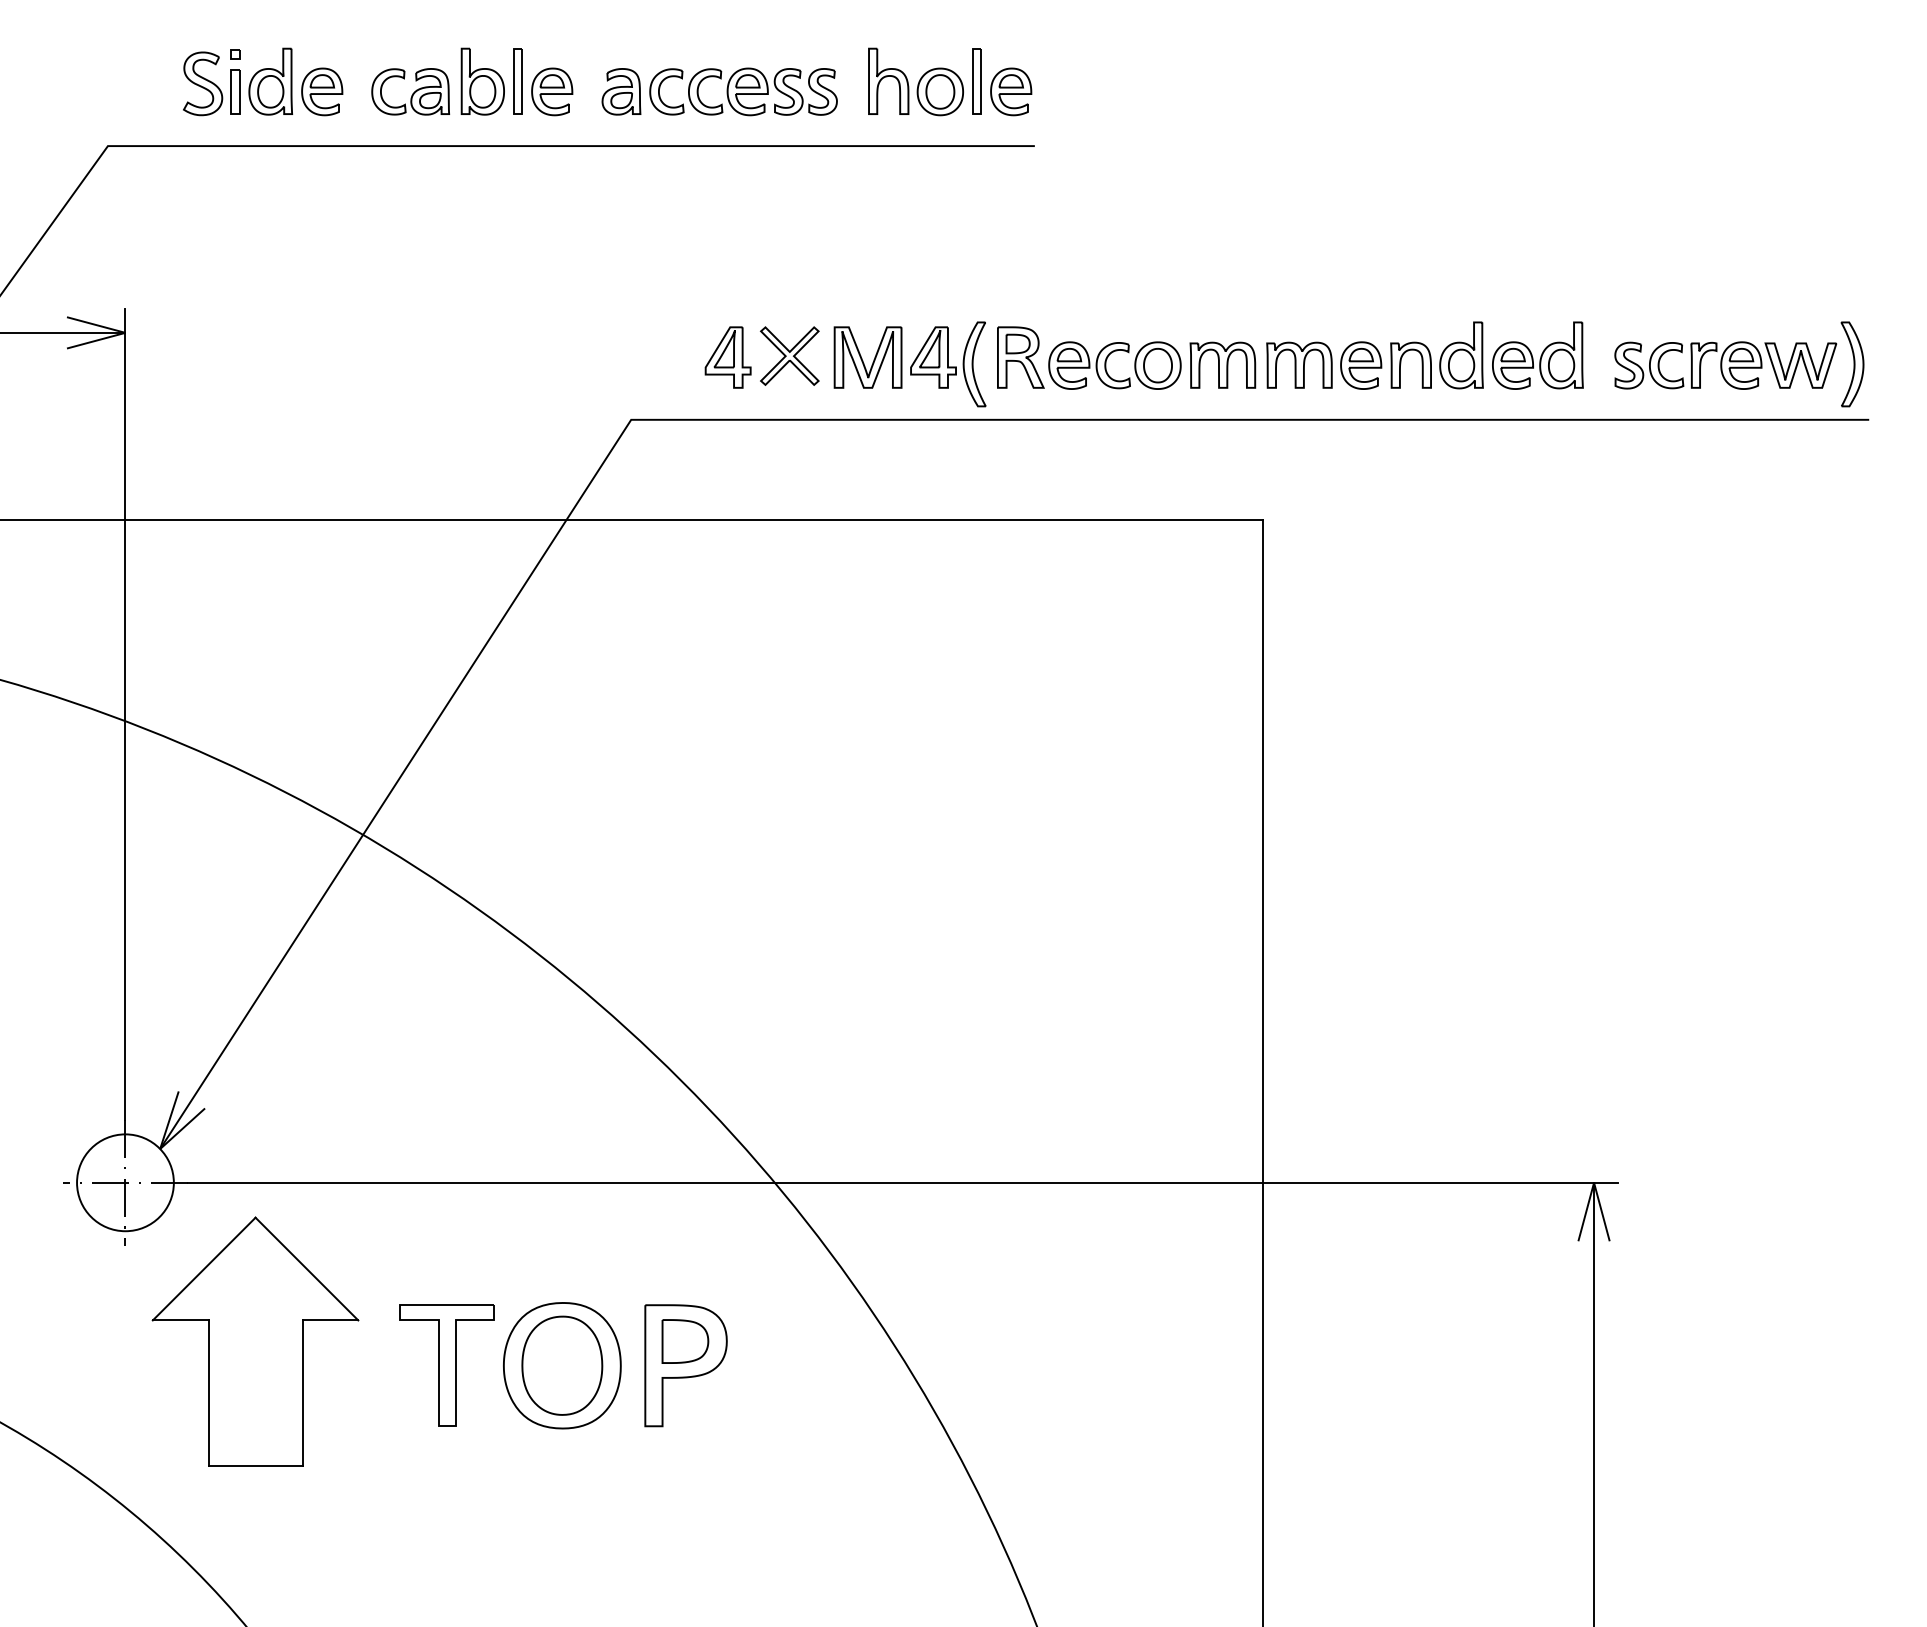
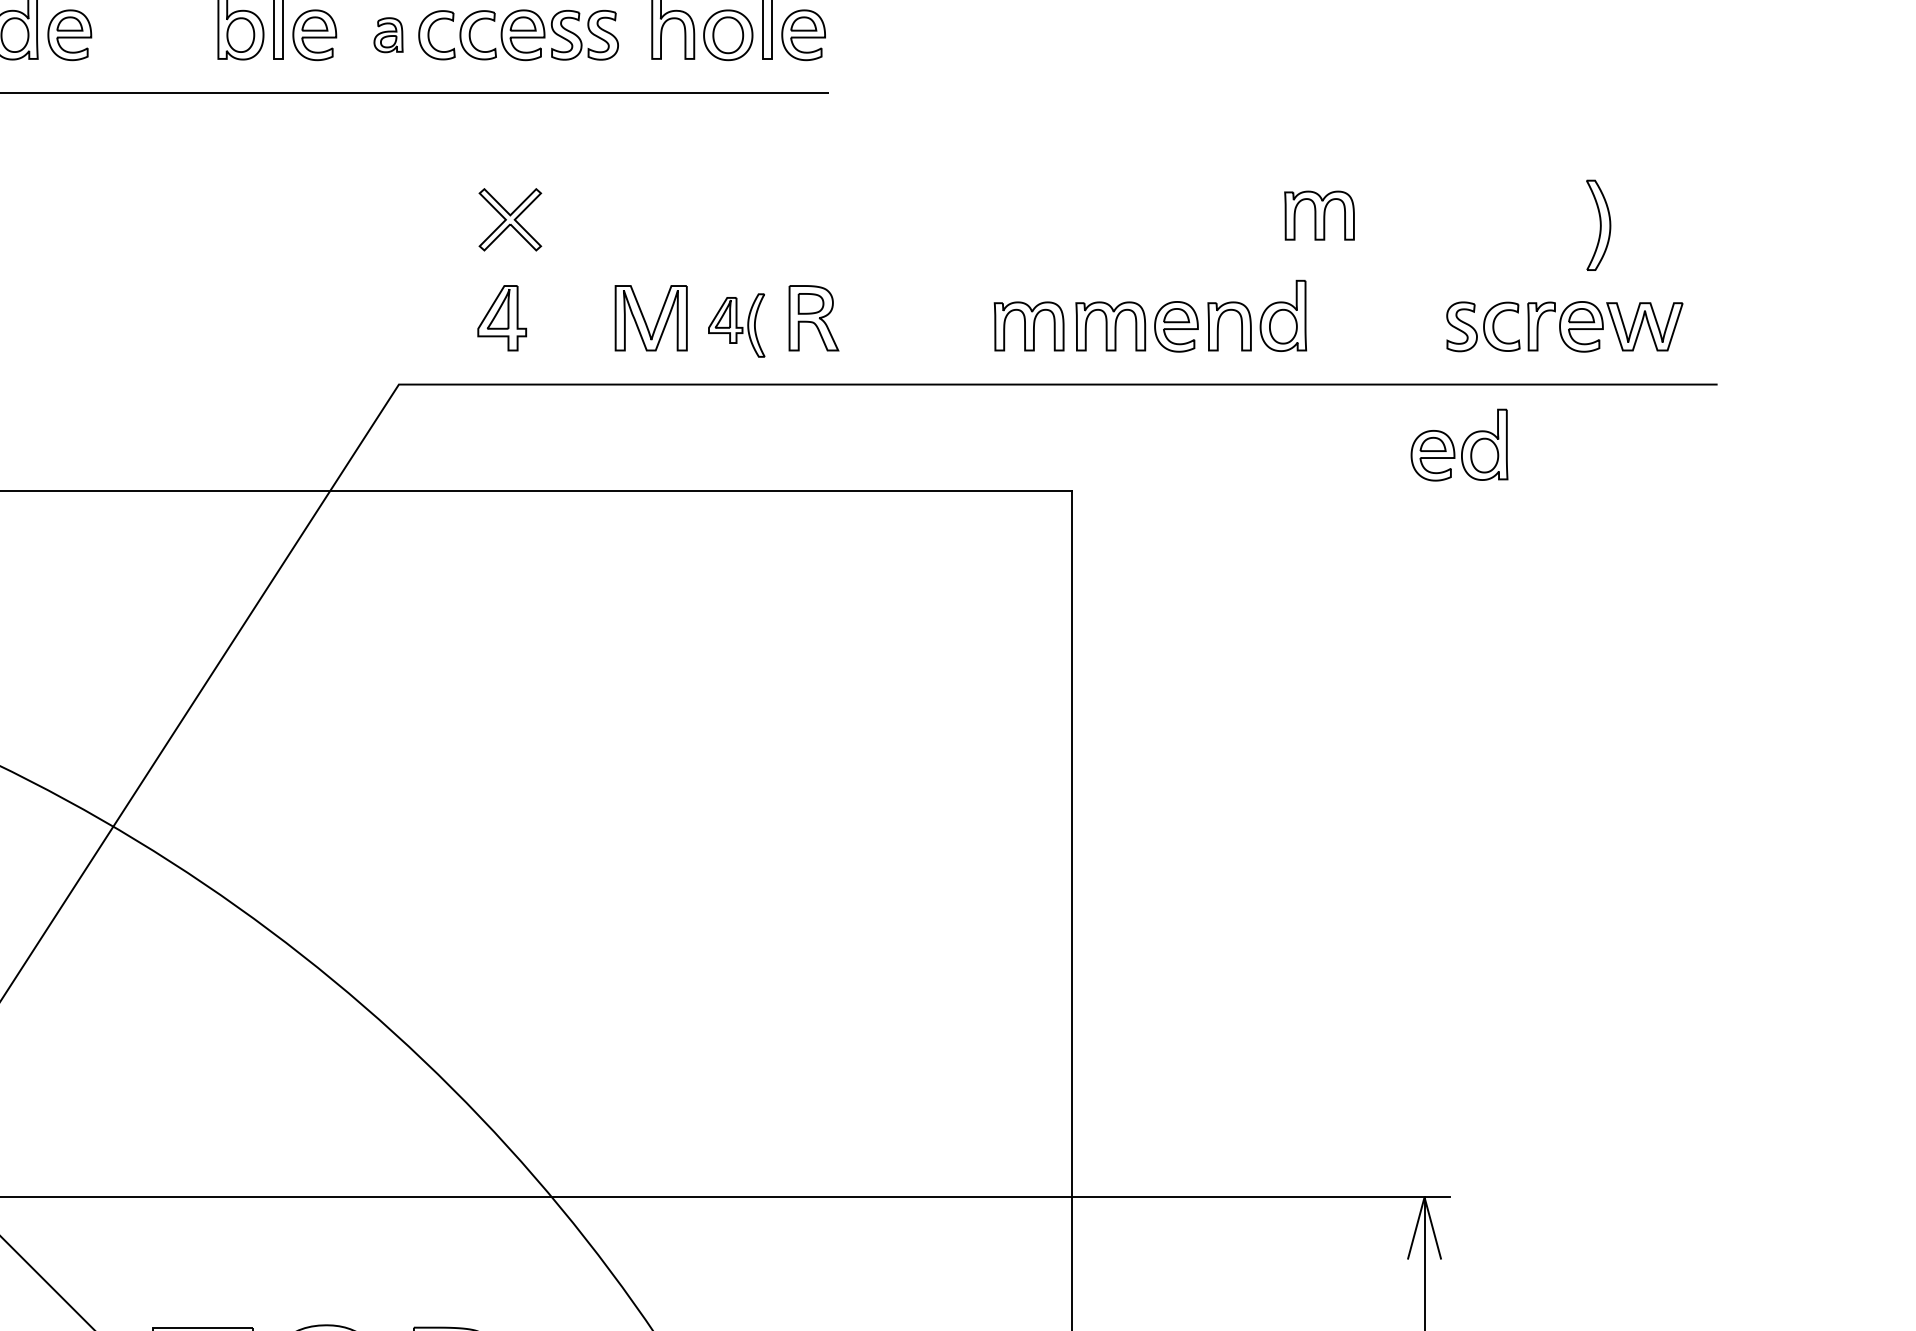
part: (410, 91) -> (163, 34), removed
part: (621, 91) -> (388, 34), size x0.7
part: (1495, 260) -> (1319, 214), added
part: (789, 355) -> (510, 219), moved
part: (1537, 355) -> (1459, 444), moved
part: (948, 364) -> (736, 325), size x0.7
part: (1852, 364) -> (1598, 225), moved
part: (1106, 365) -> (905, 326), removed

